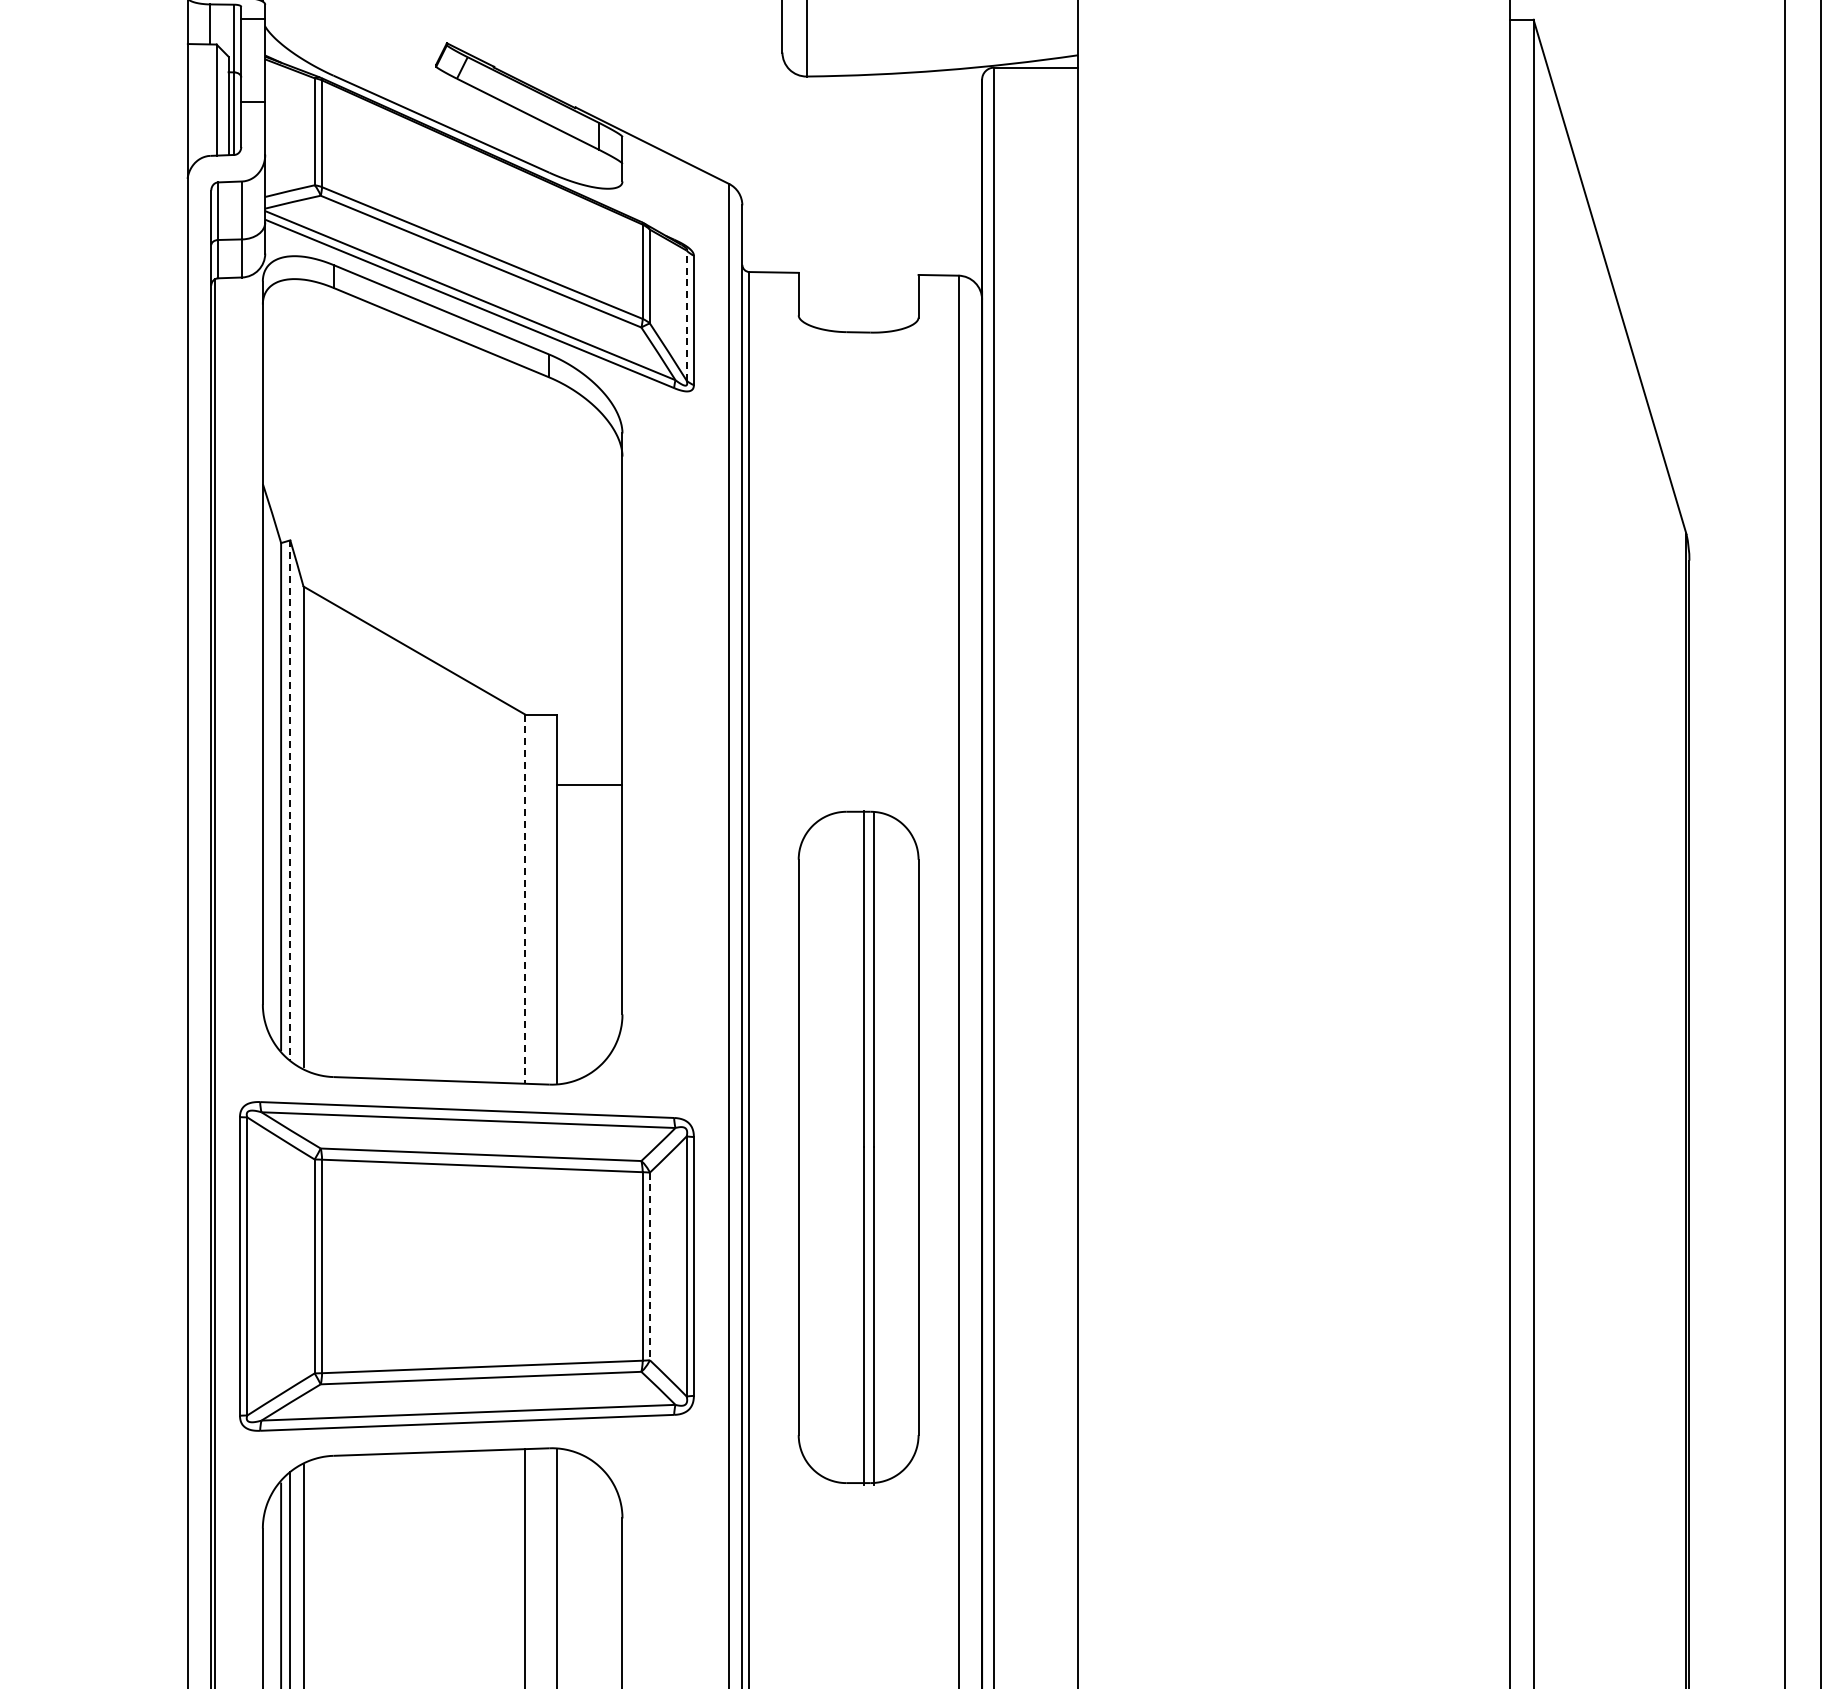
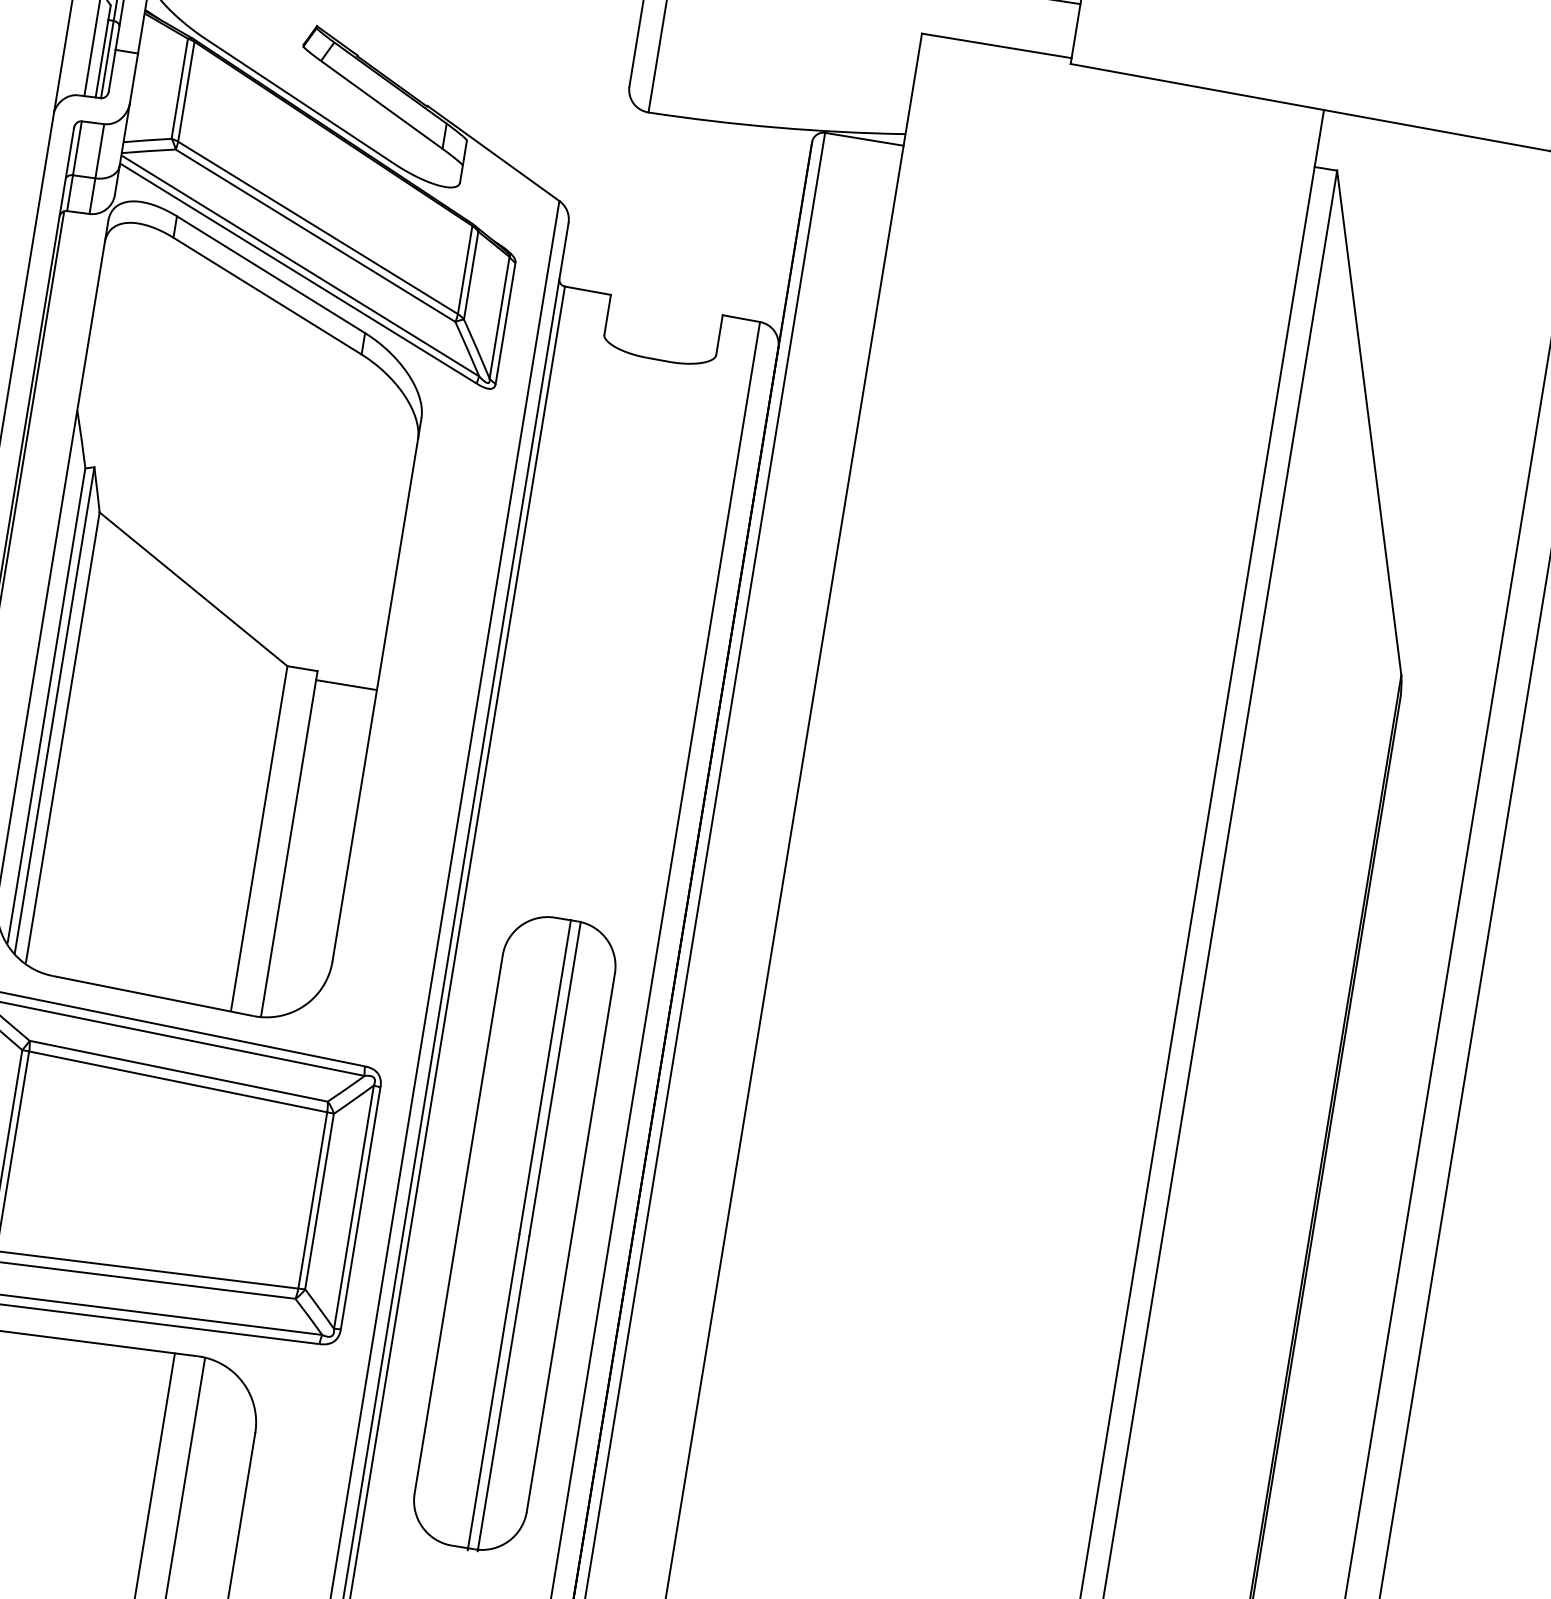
line: (686, 315) -> (499, 317), dashed -> solid
line: (589, 785) -> (346, 685), moved
line: (290, 800) -> (54, 710), dashed -> solid
line: (525, 899) -> (259, 839), dashed -> solid
part: (858, 1147) -> (514, 1233), moved
line: (649, 1266) -> (319, 1201), dashed -> solid

